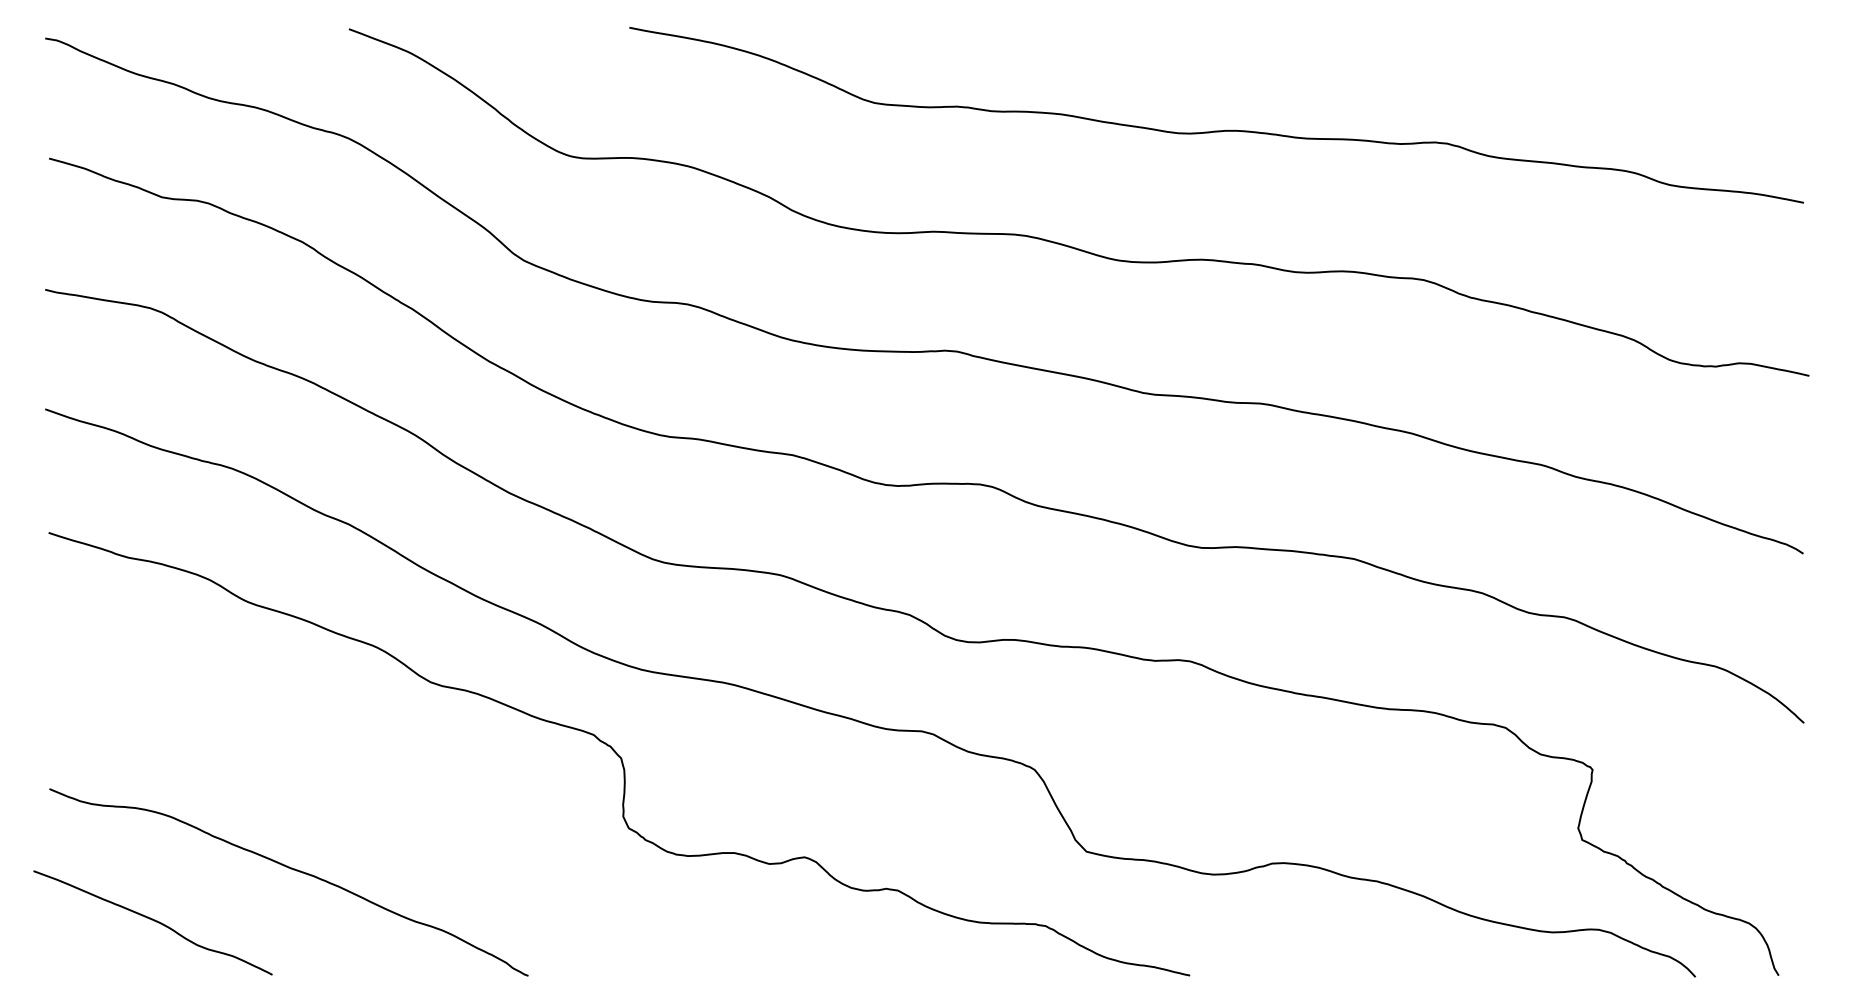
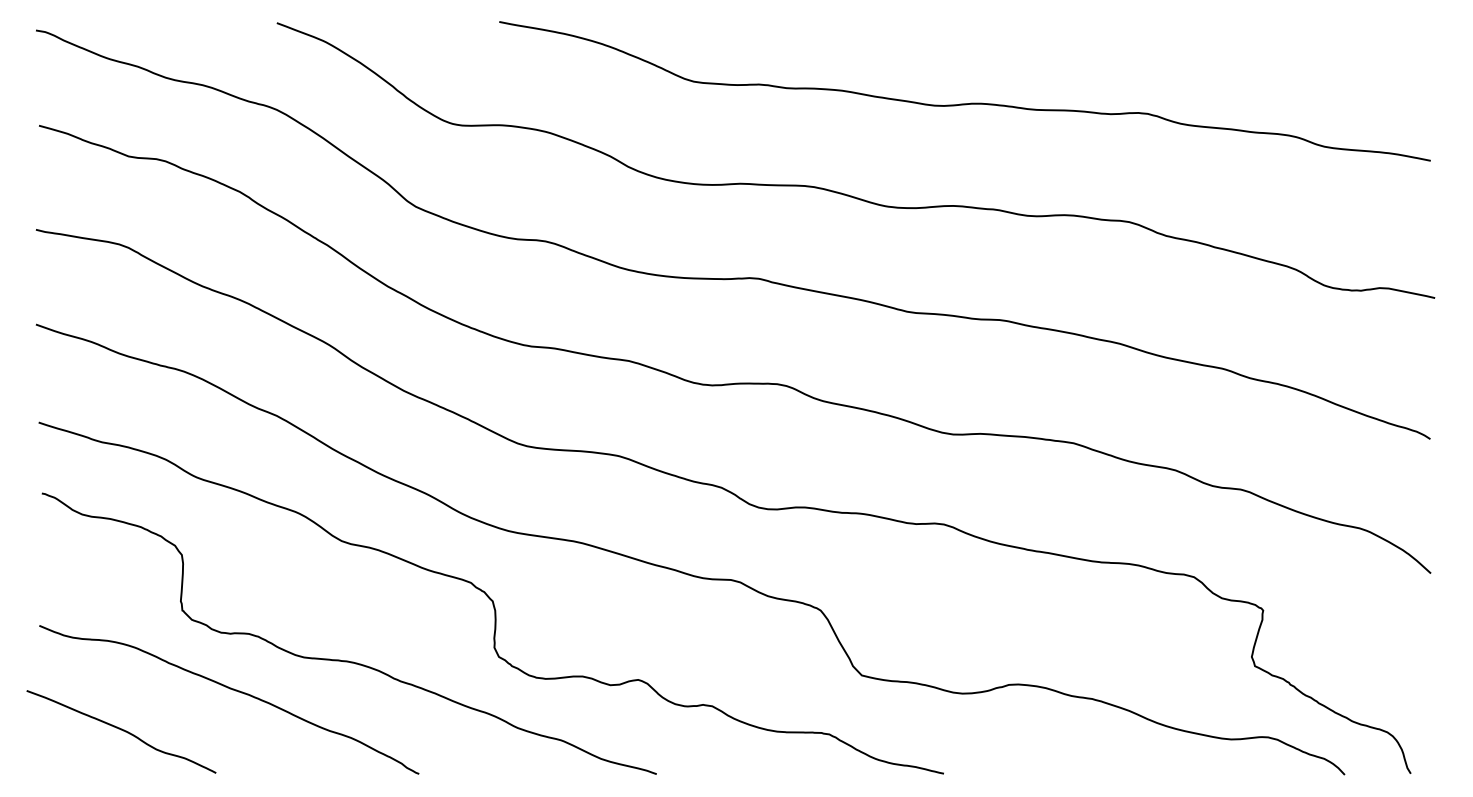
curve: (434, 832) -> (344, 660), added

